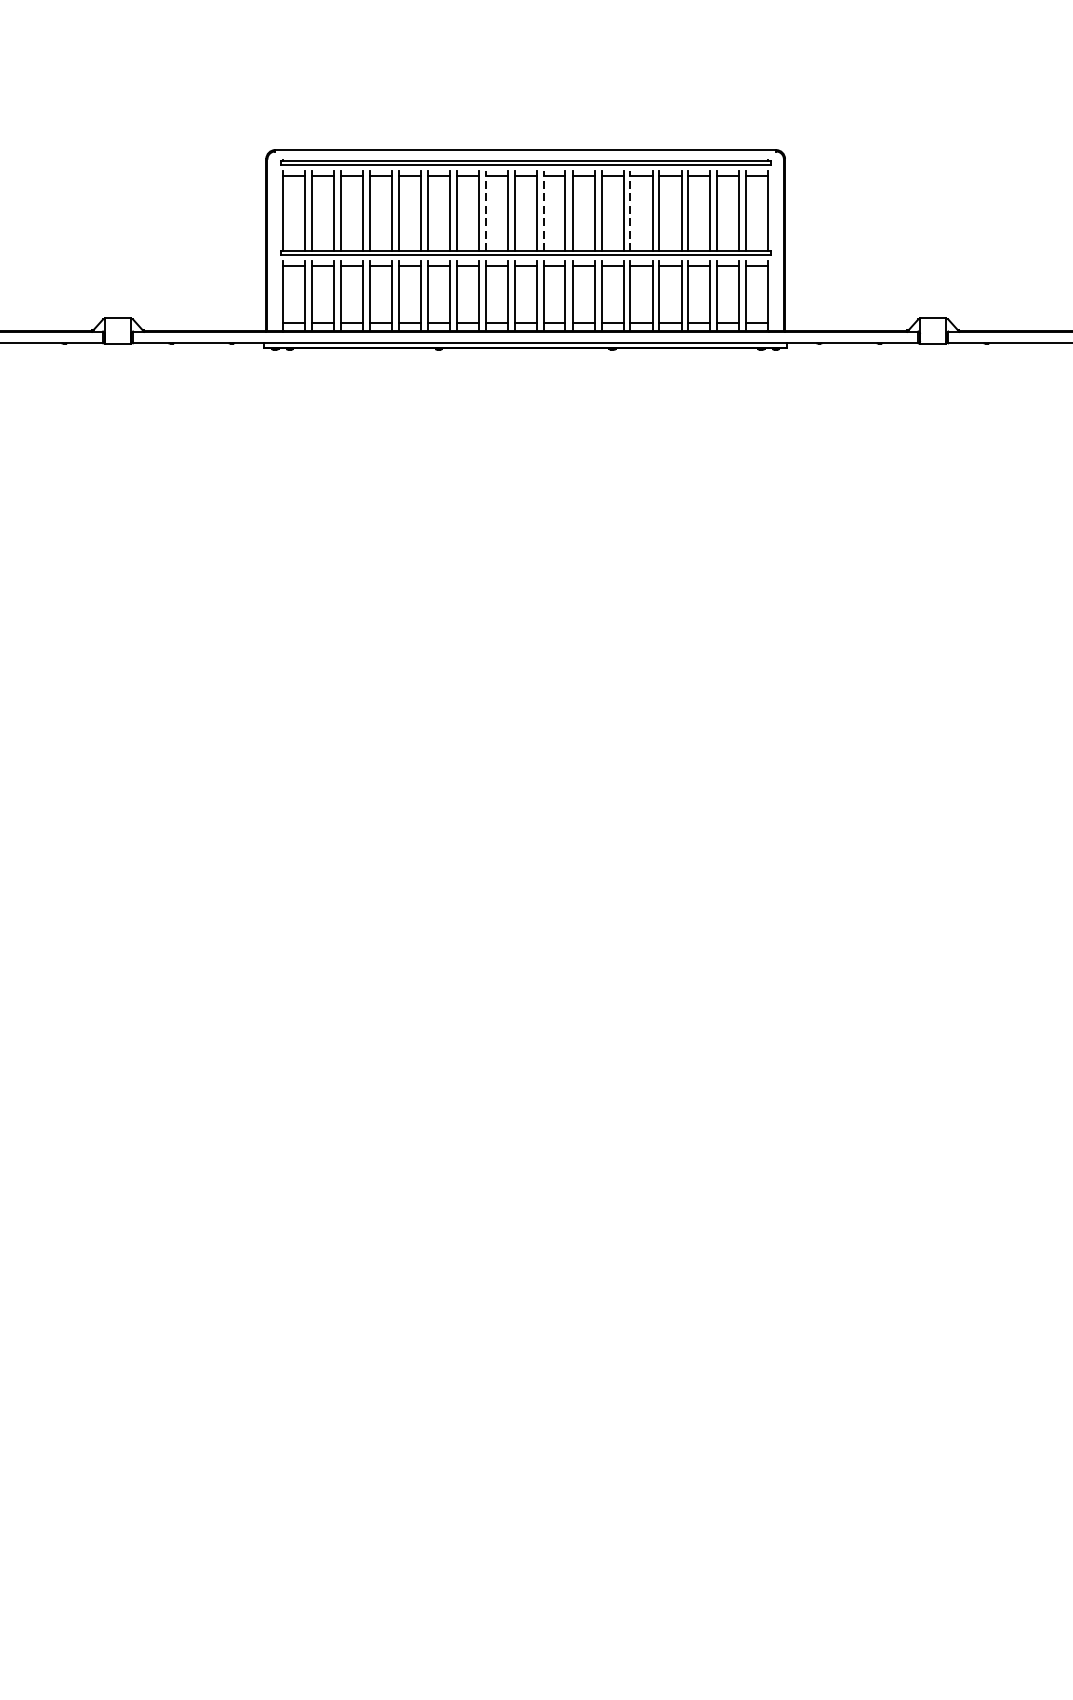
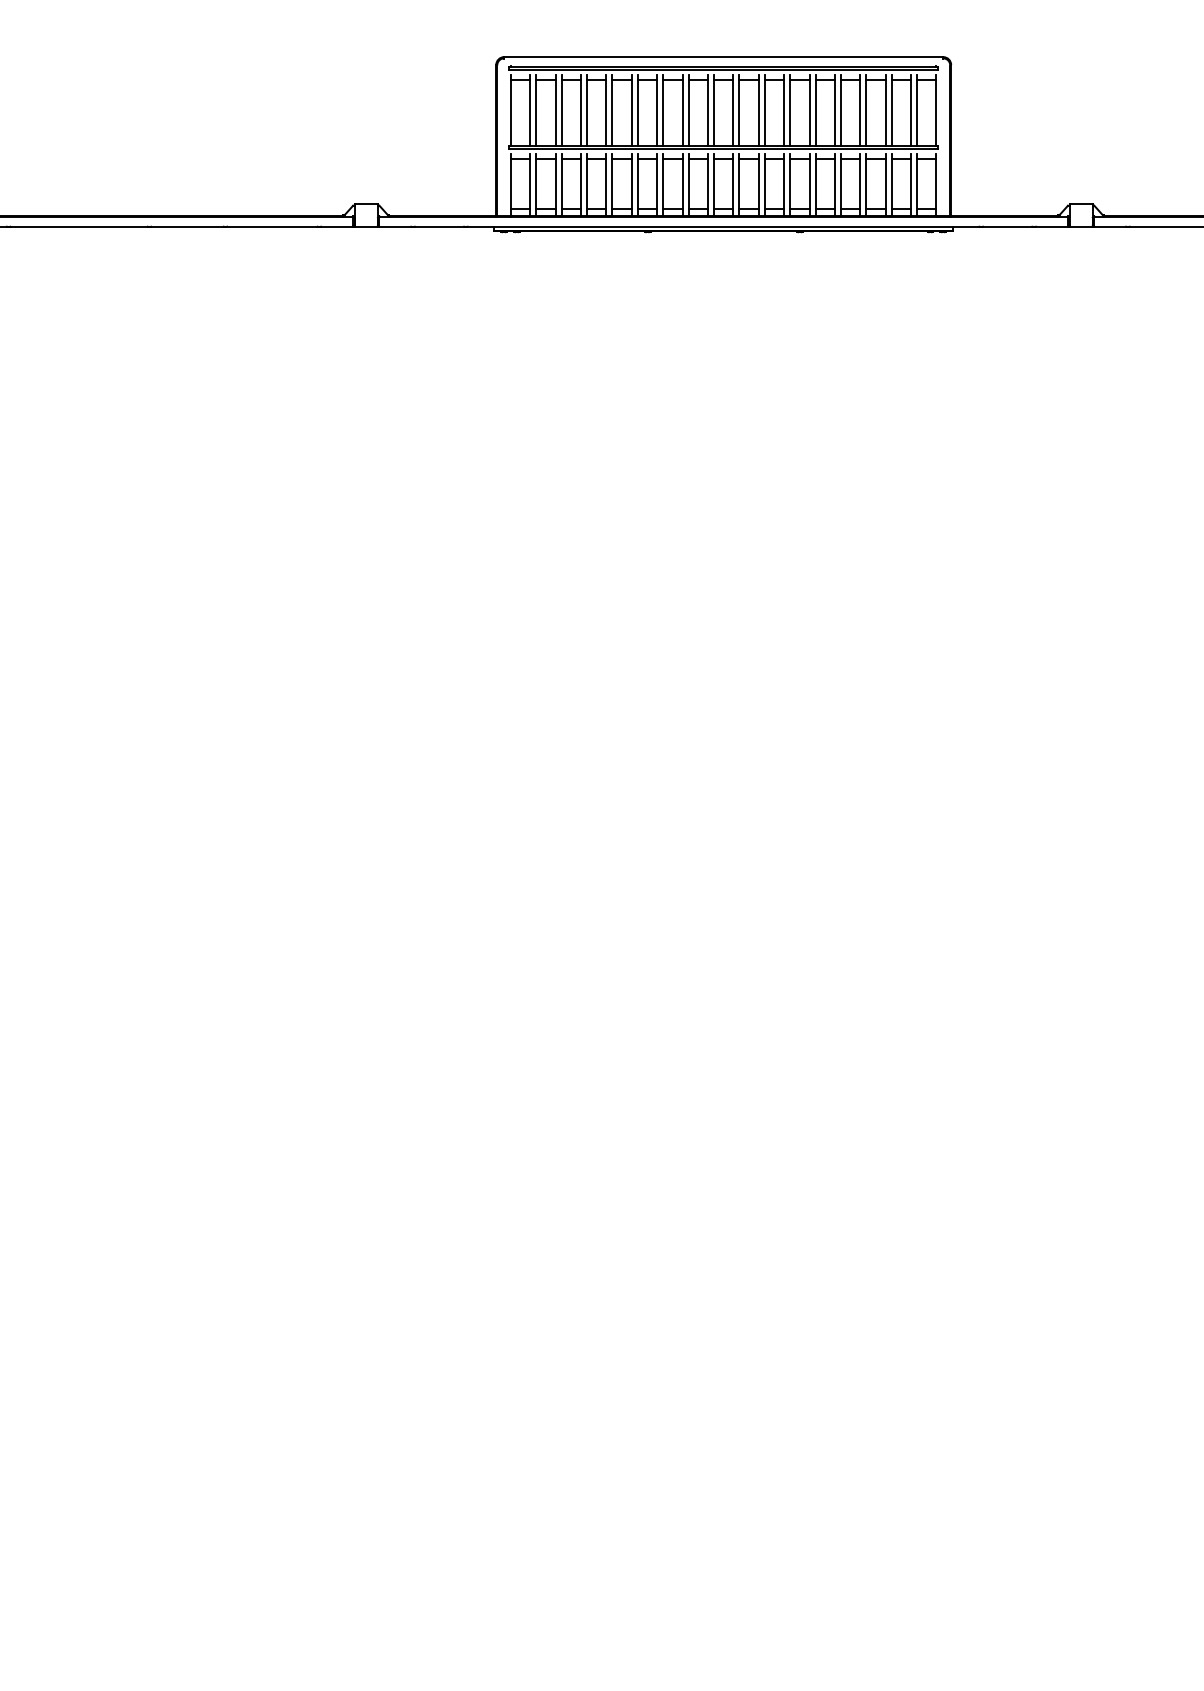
line: (485, 210) -> (688, 110), dashed -> solid
line: (543, 210) -> (739, 110), dashed -> solid
line: (630, 210) -> (815, 110), dashed -> solid

